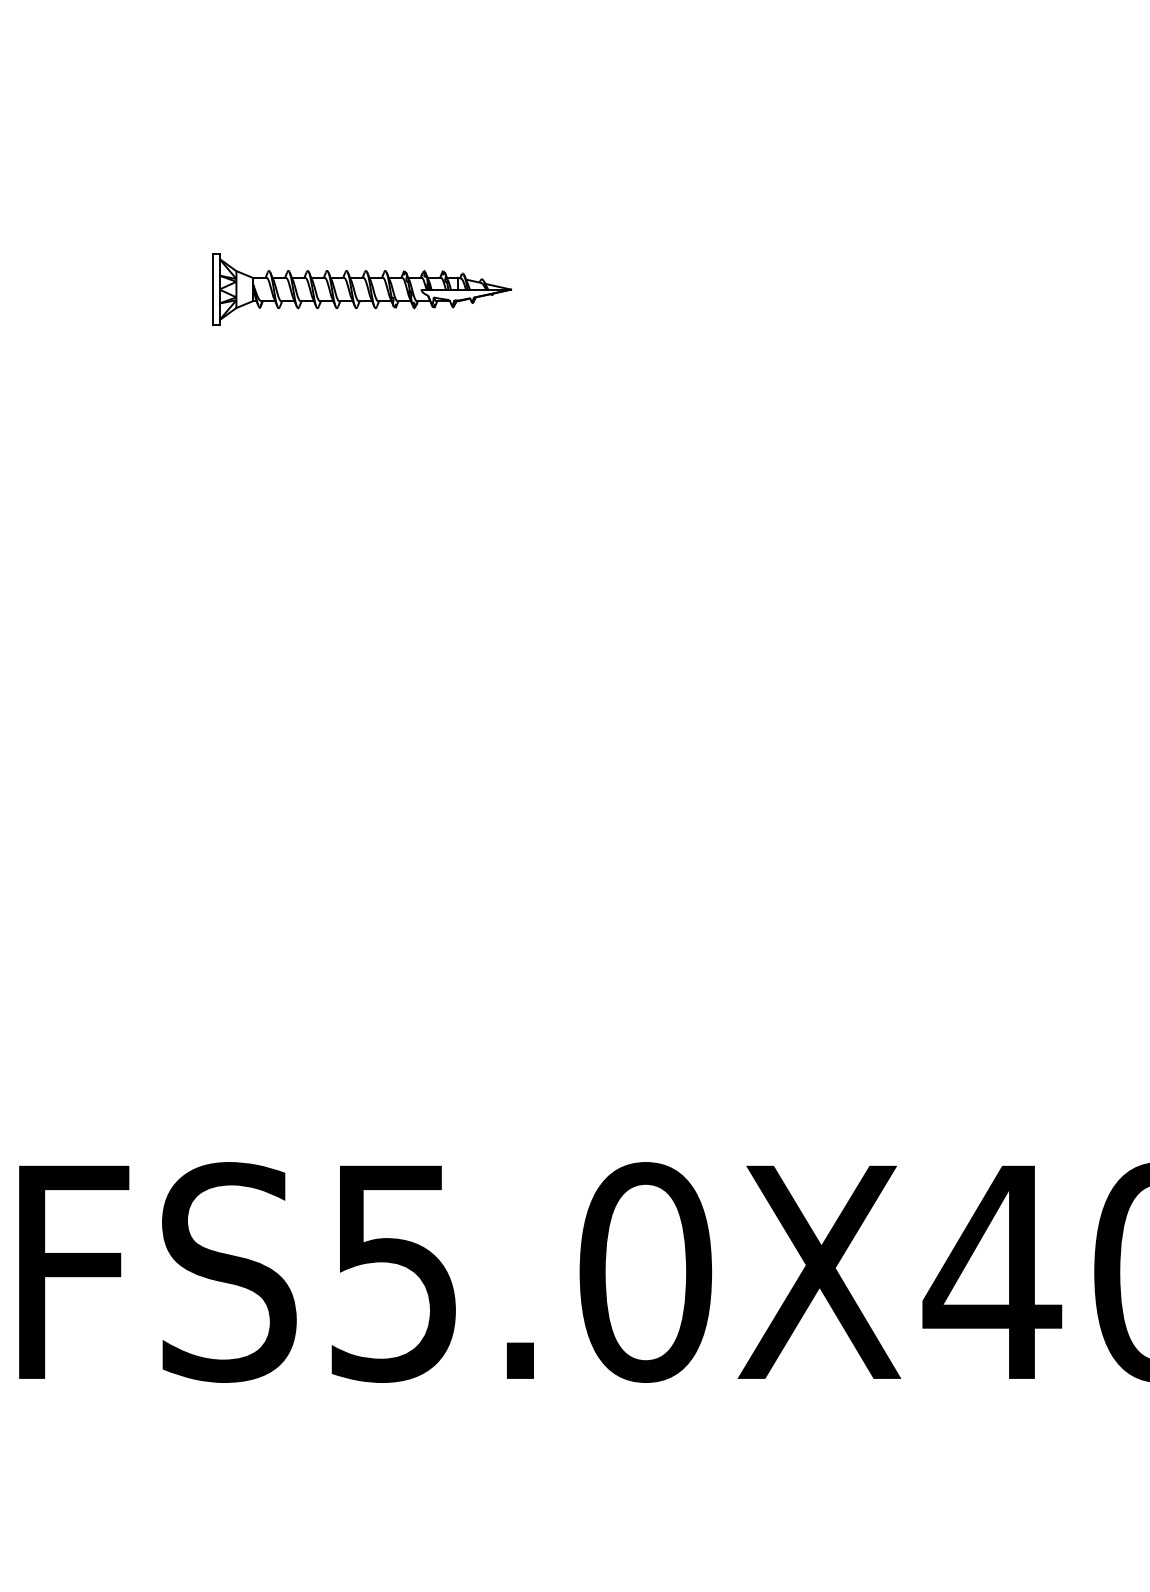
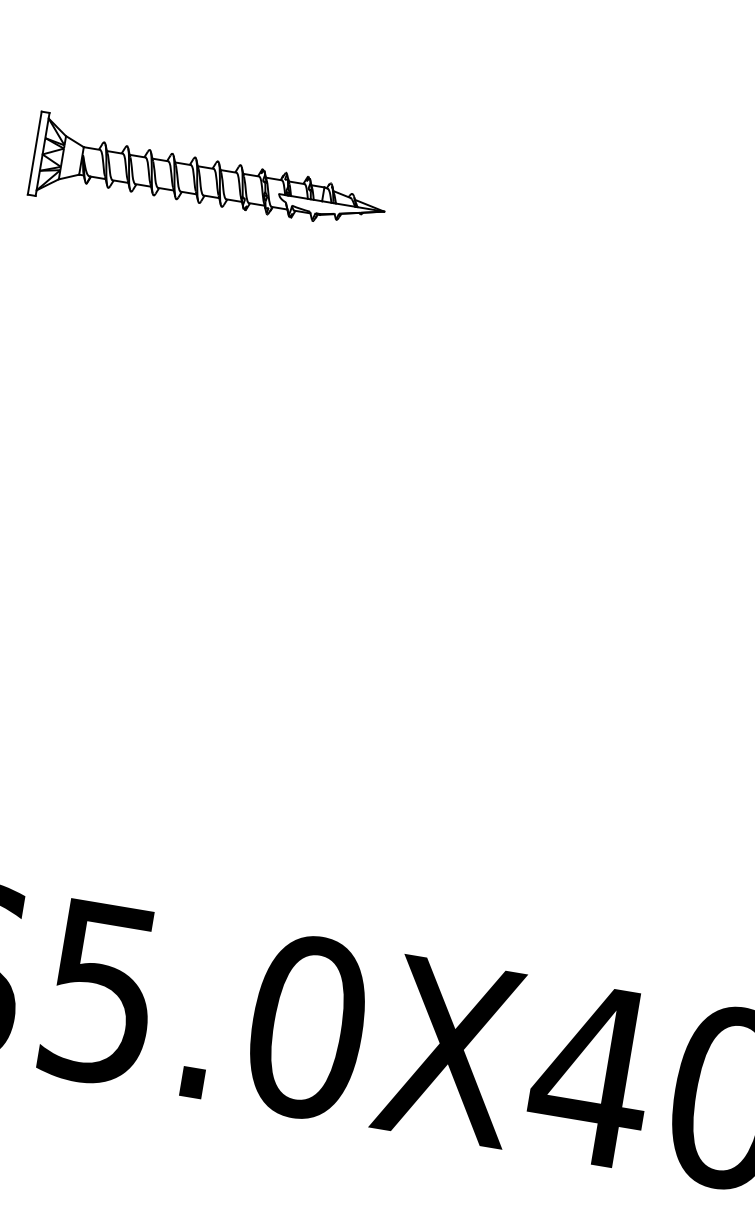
part: (361, 289) -> (209, 182), size x1.43

